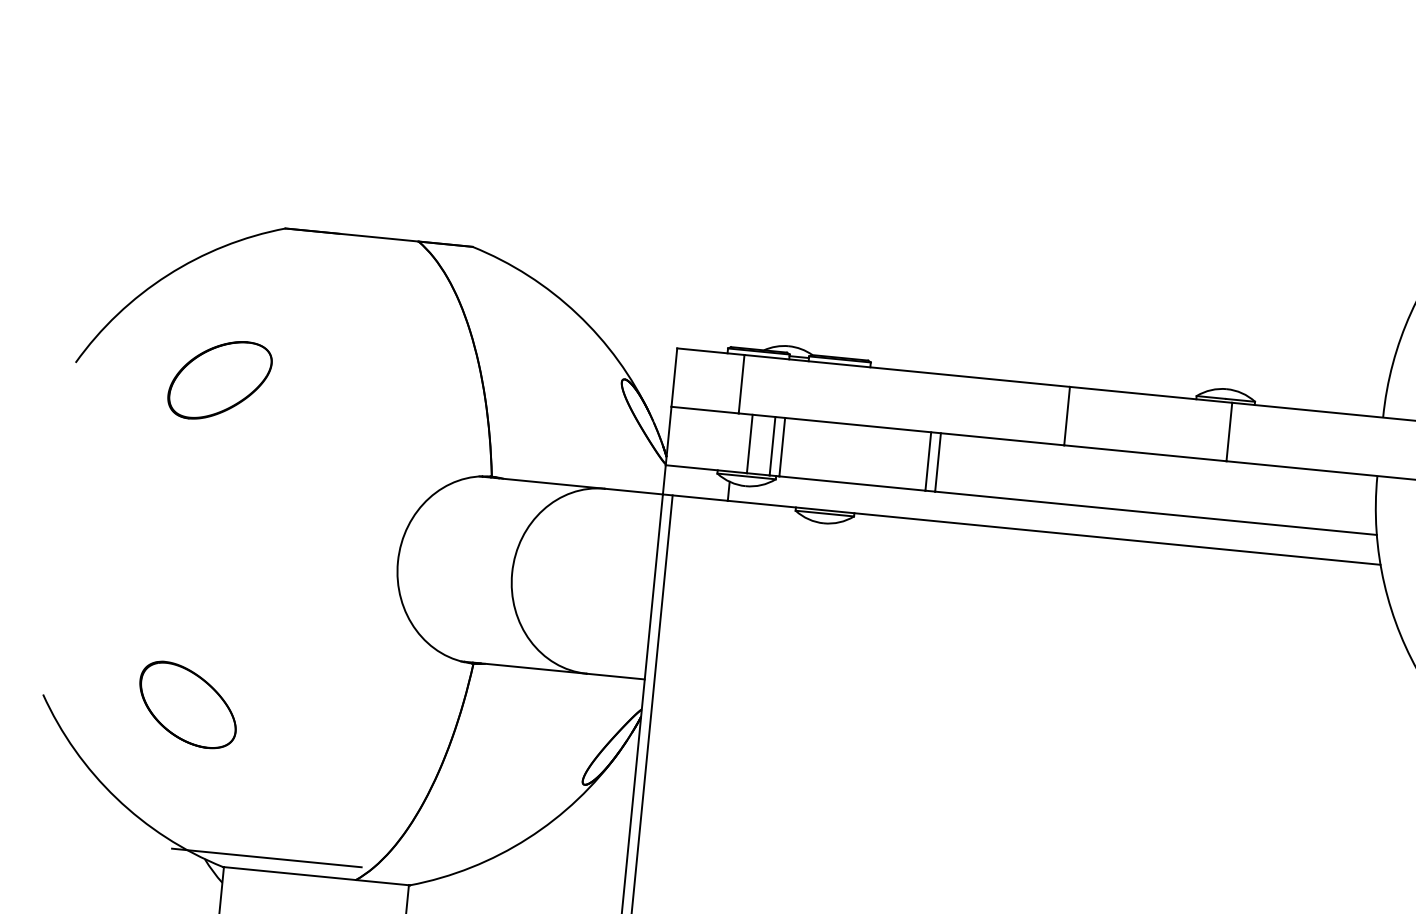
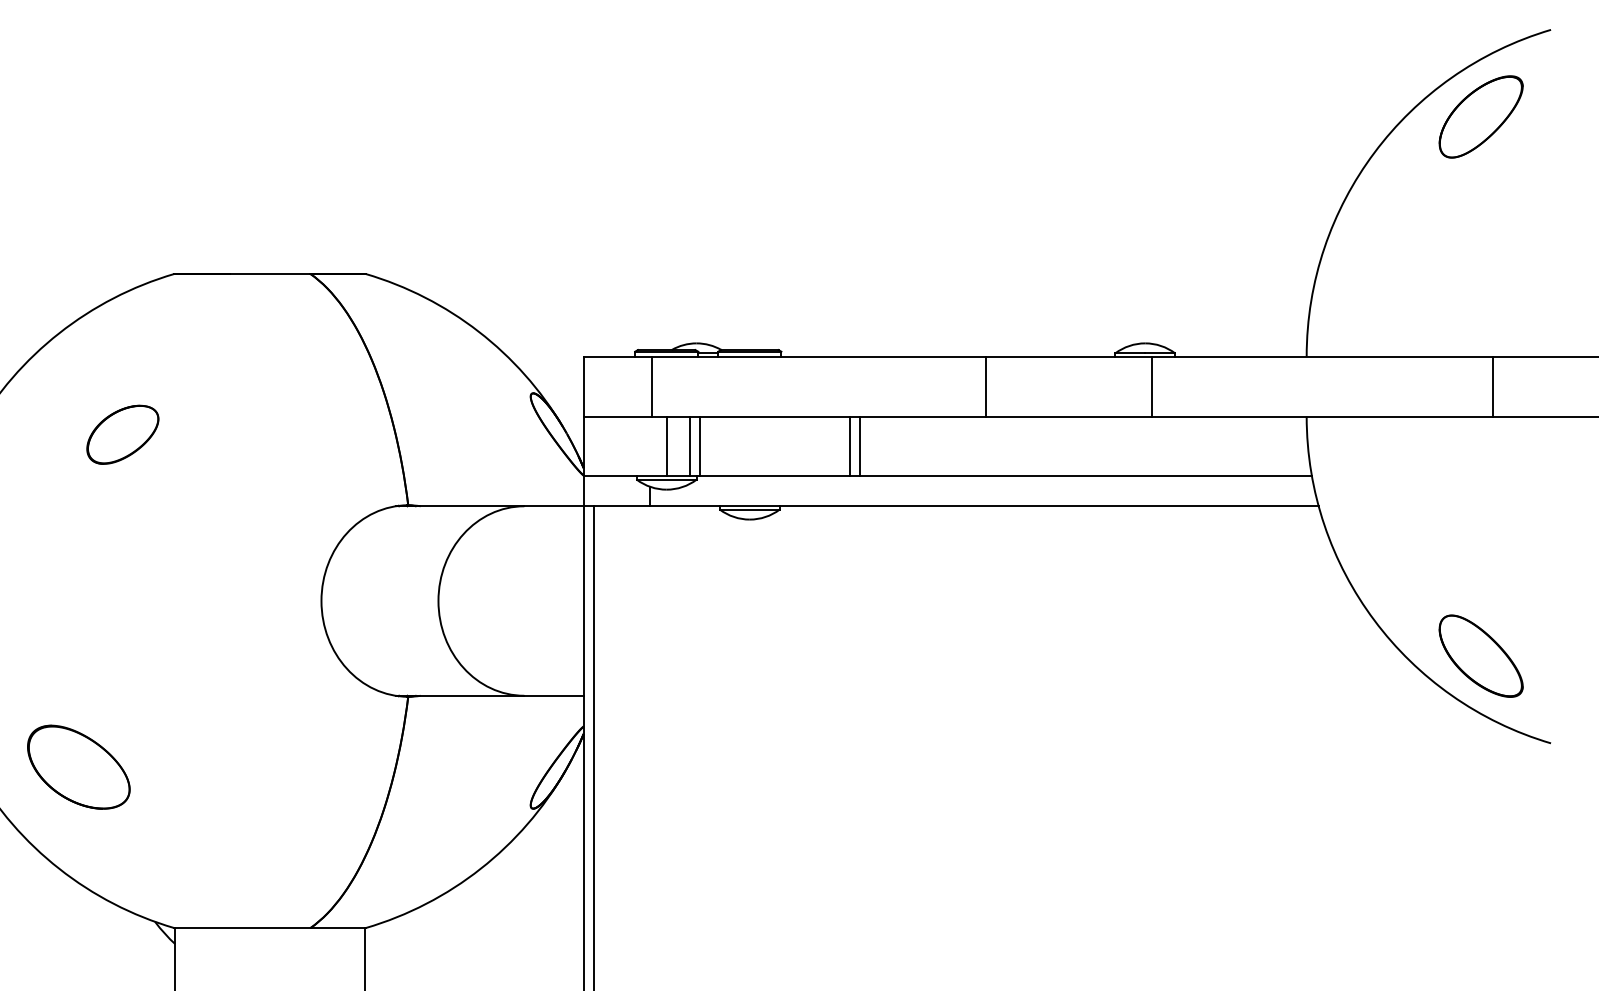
part: (219, 380) -> (122, 434), size x0.7
part: (187, 704) -> (78, 766), moved
line: (266, 857) -> (217, 914), removed

